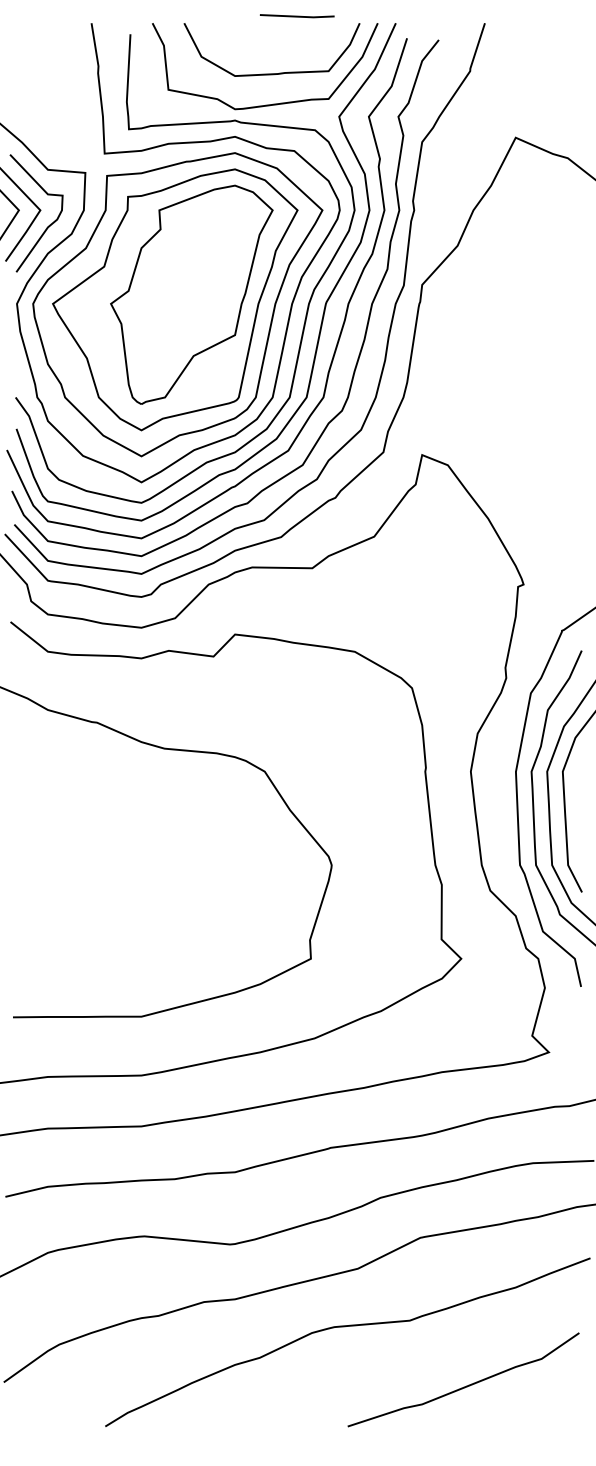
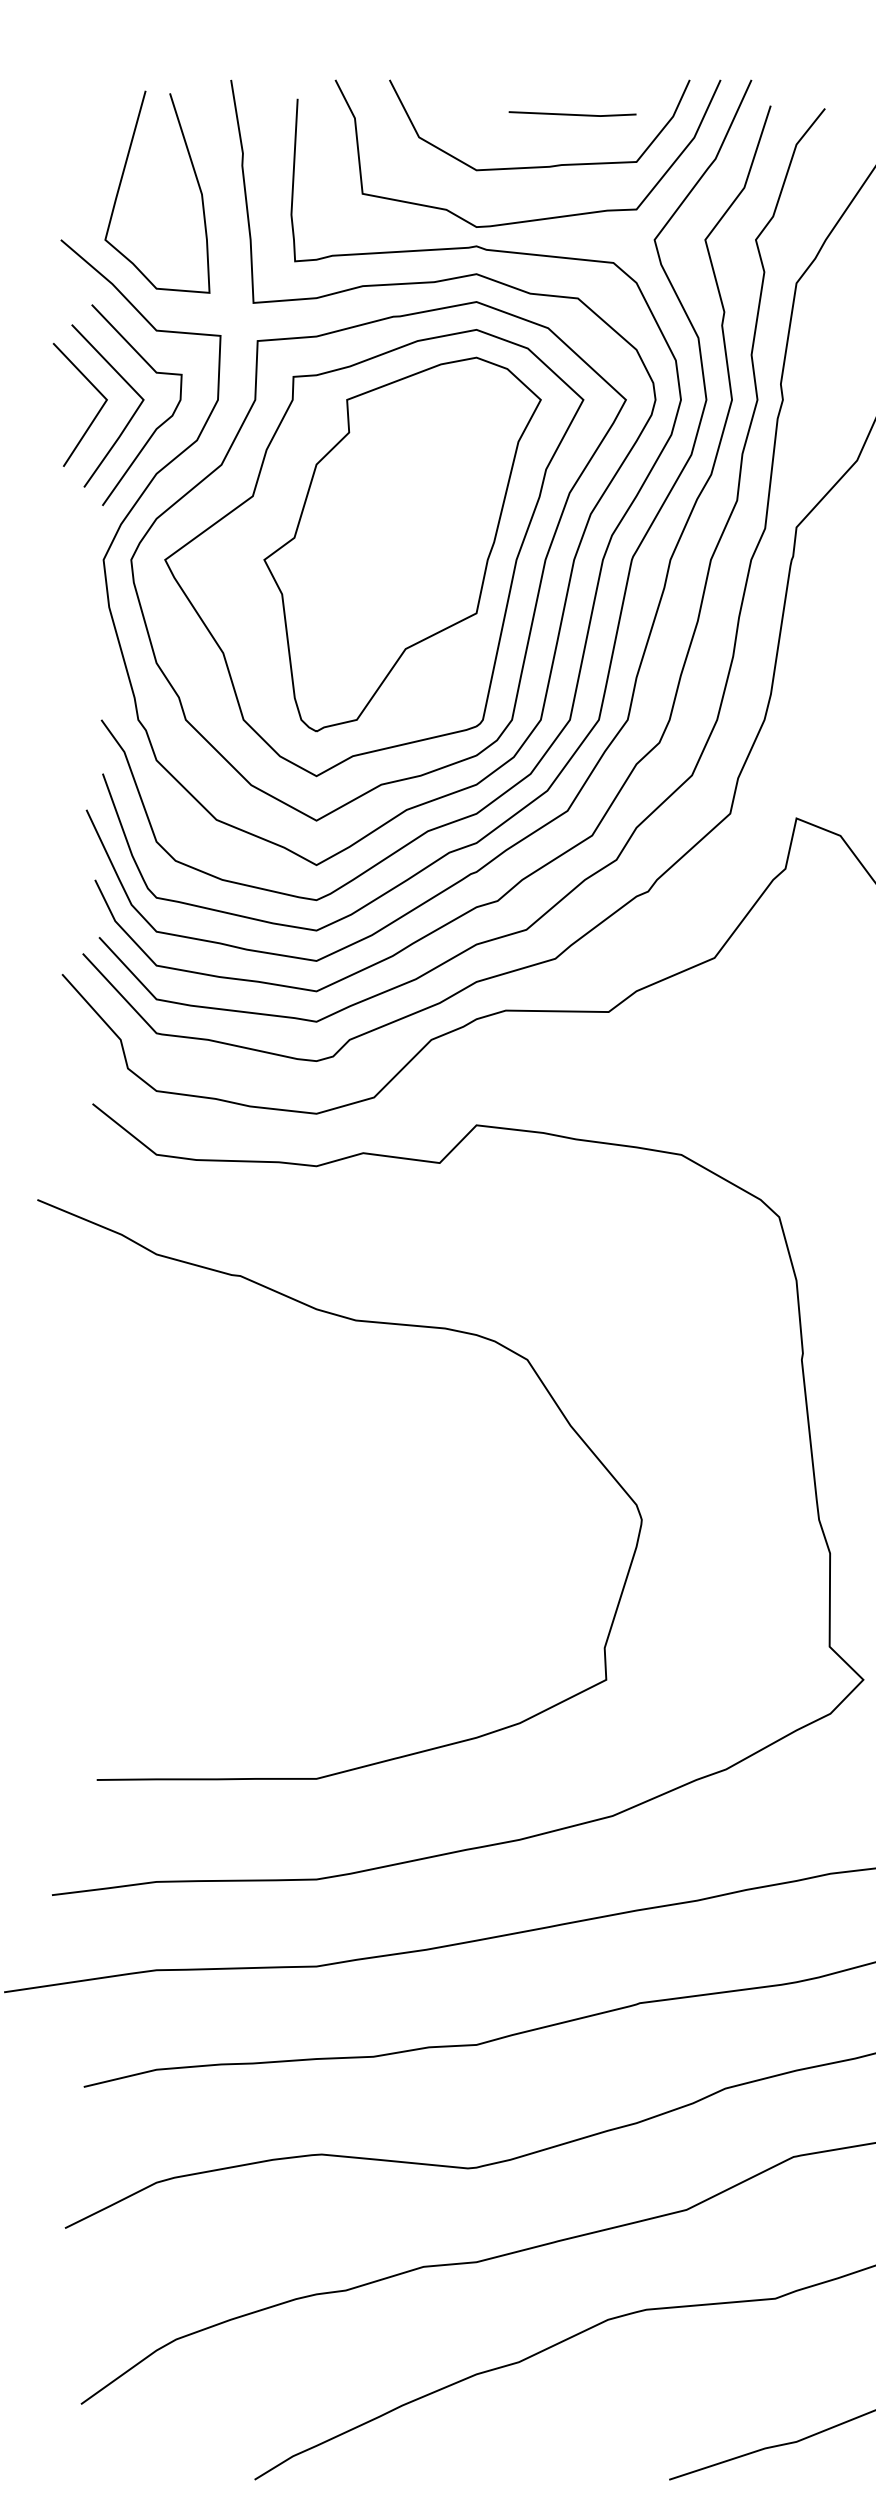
line: (296, 16) -> (571, 114), moved
curve: (28, 81) -> (123, 179), added

